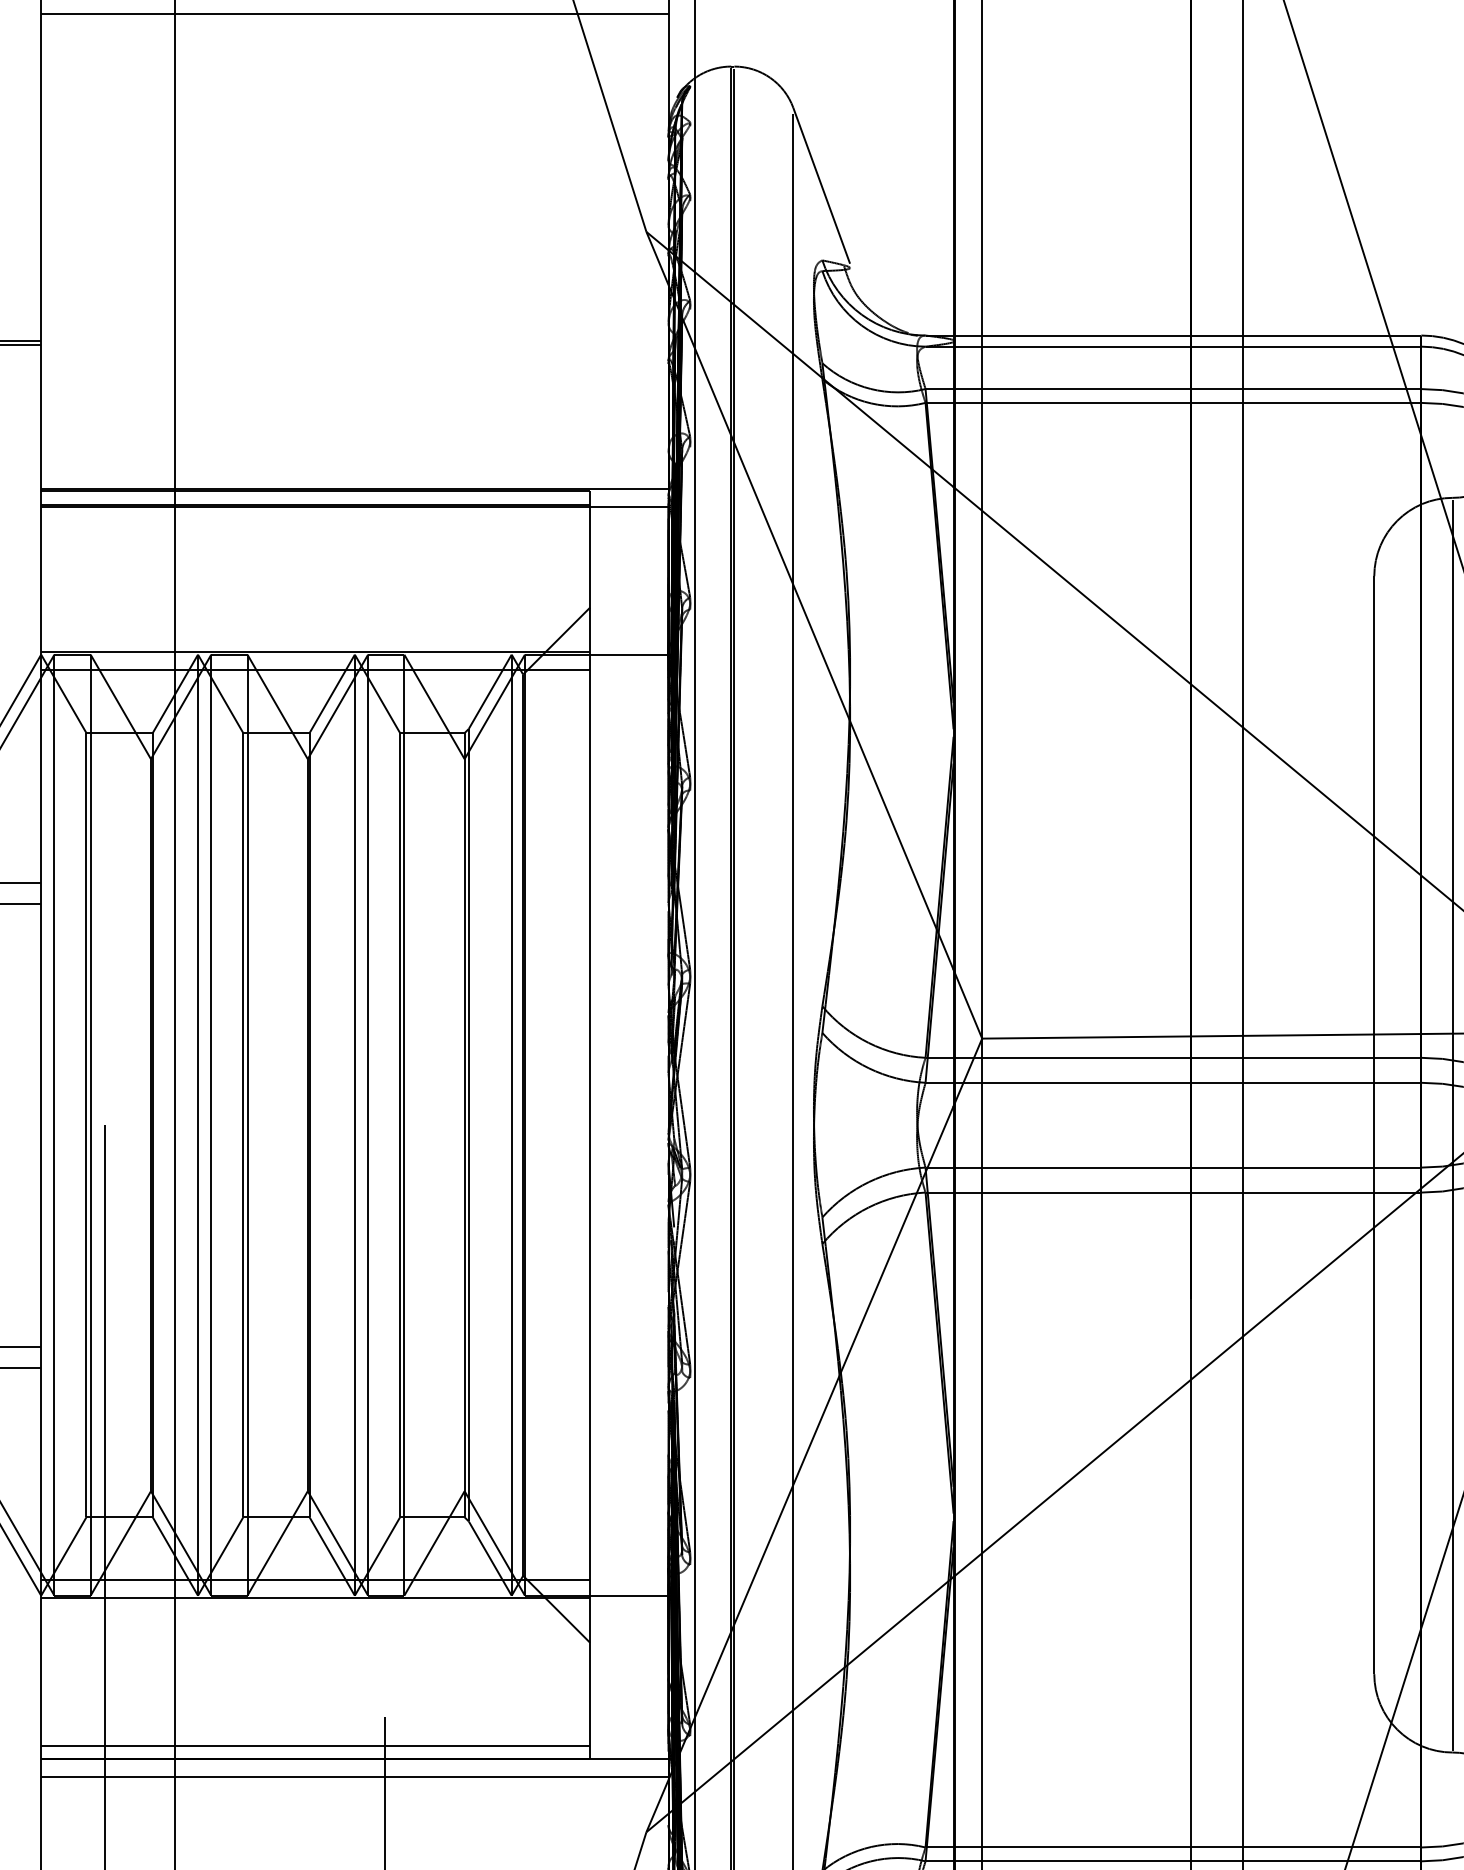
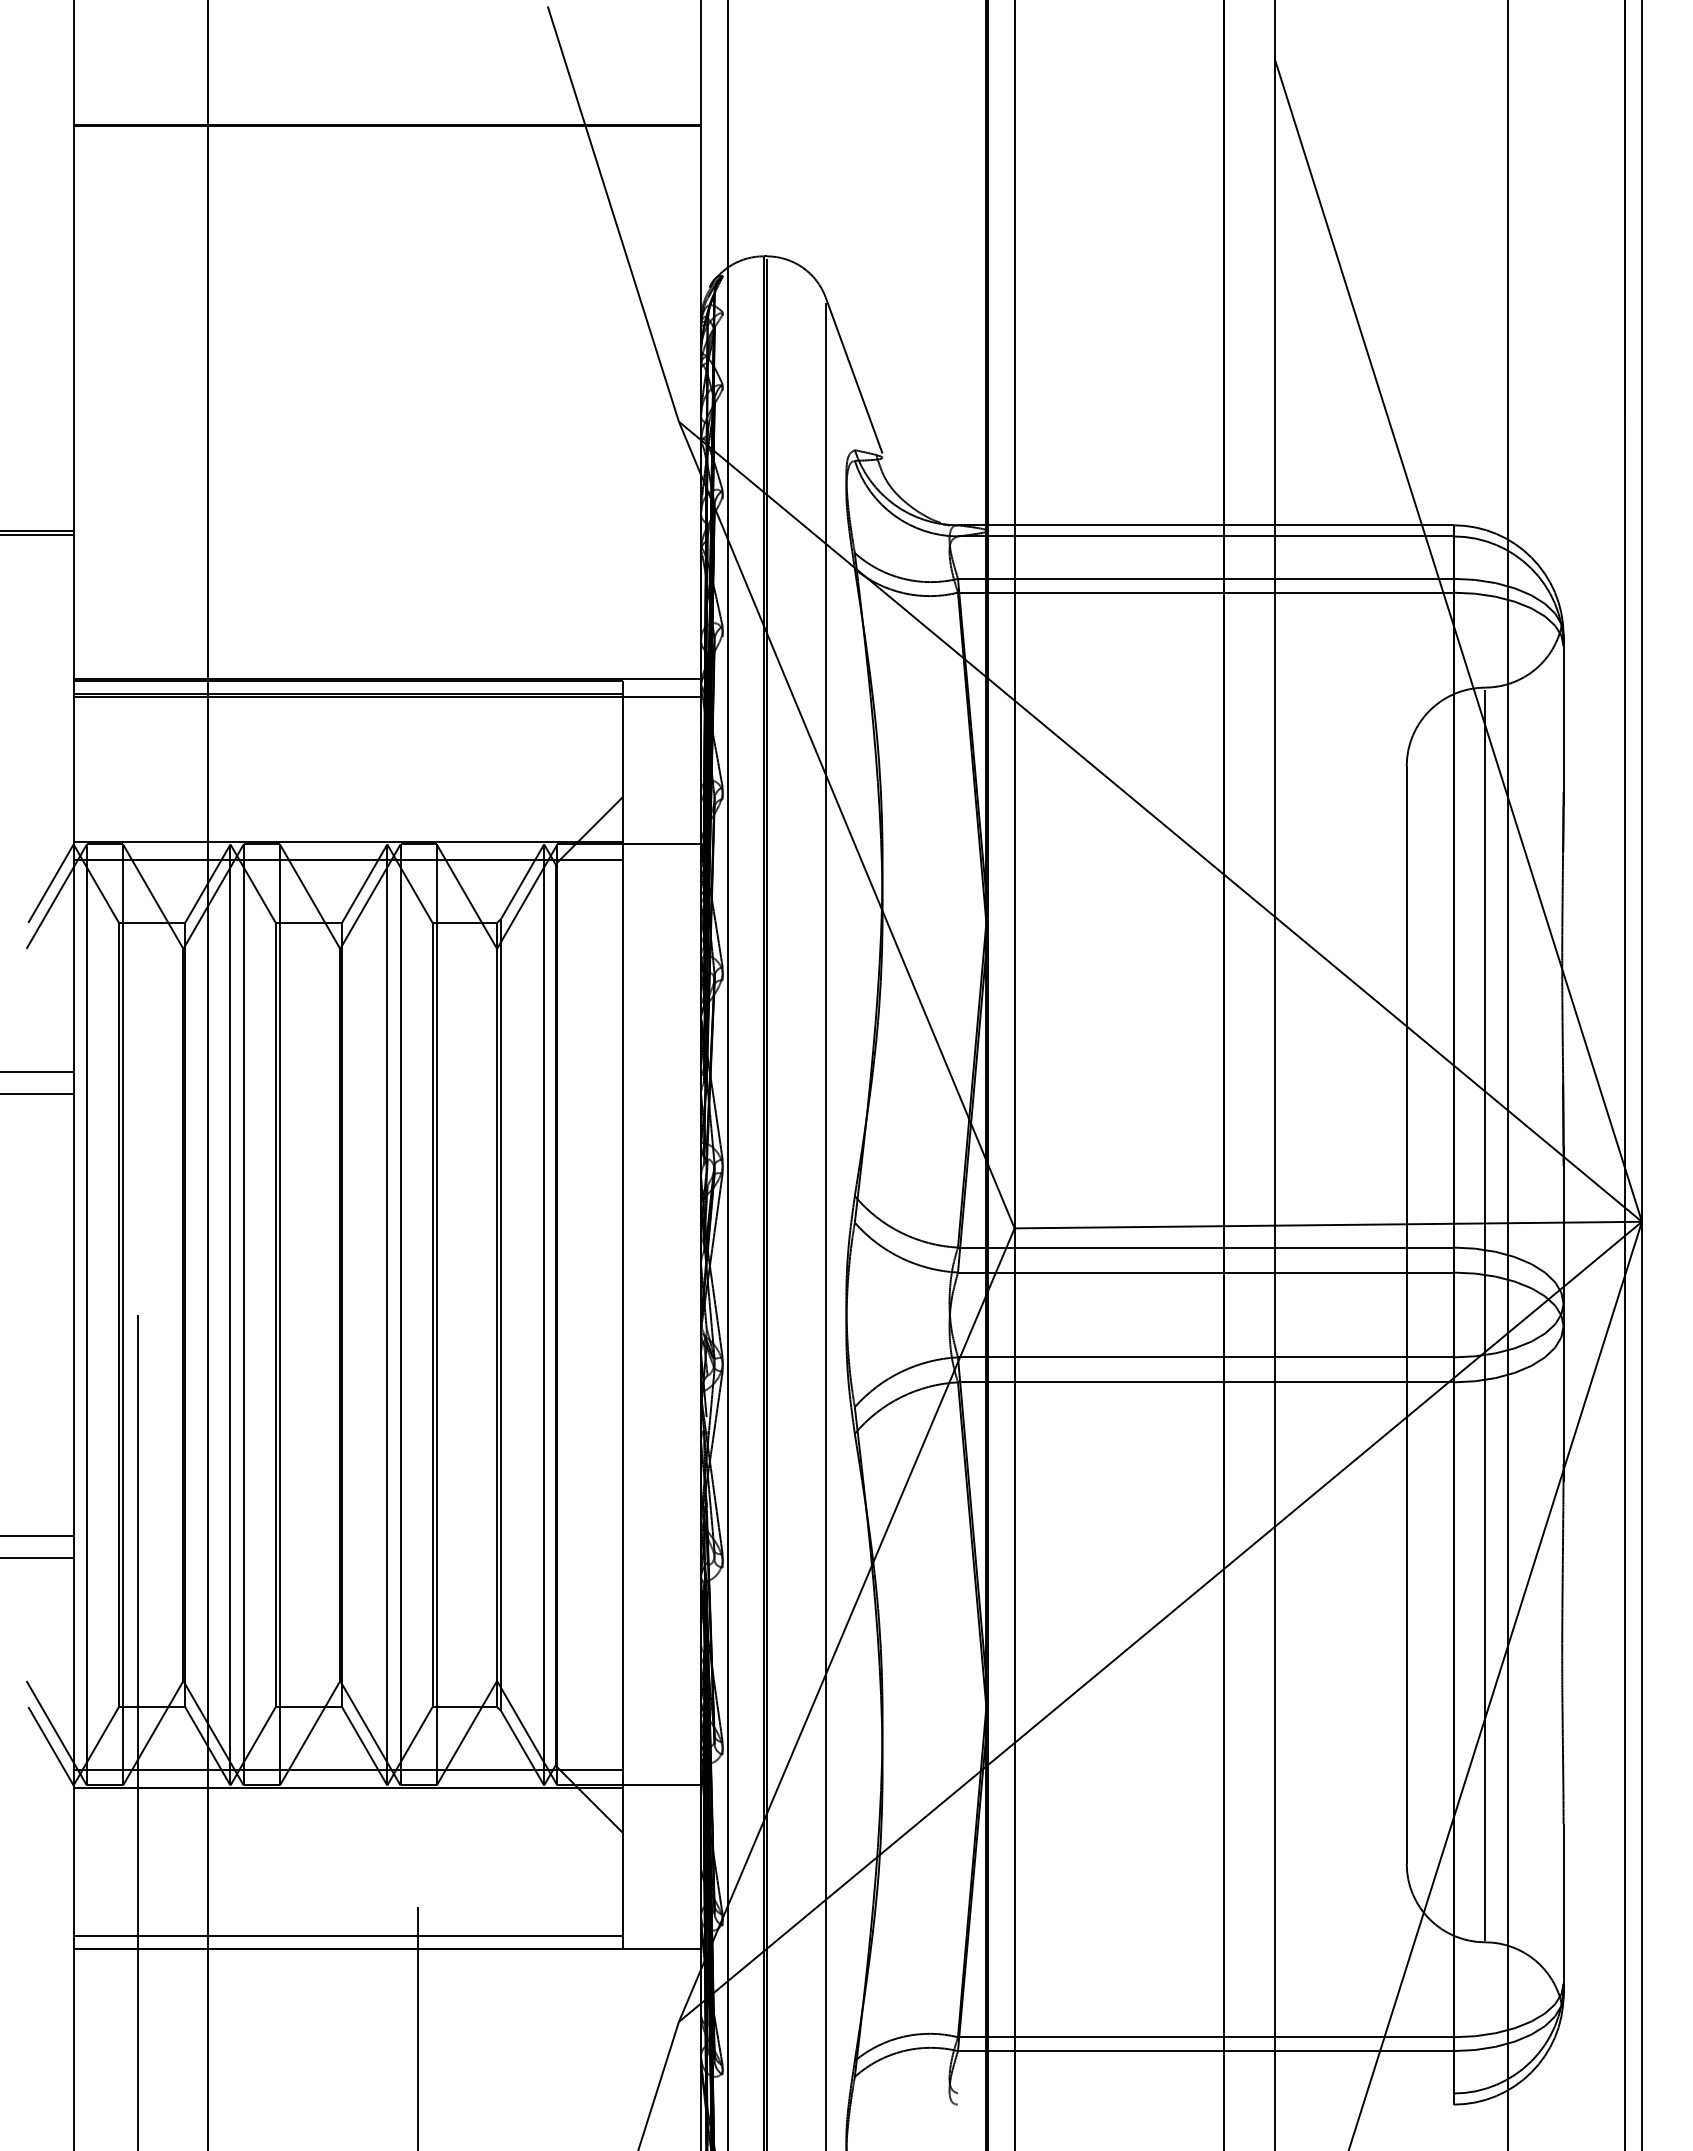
line: (354, 14) -> (386, 204), removed
line: (354, 1776) -> (386, 1966), removed

